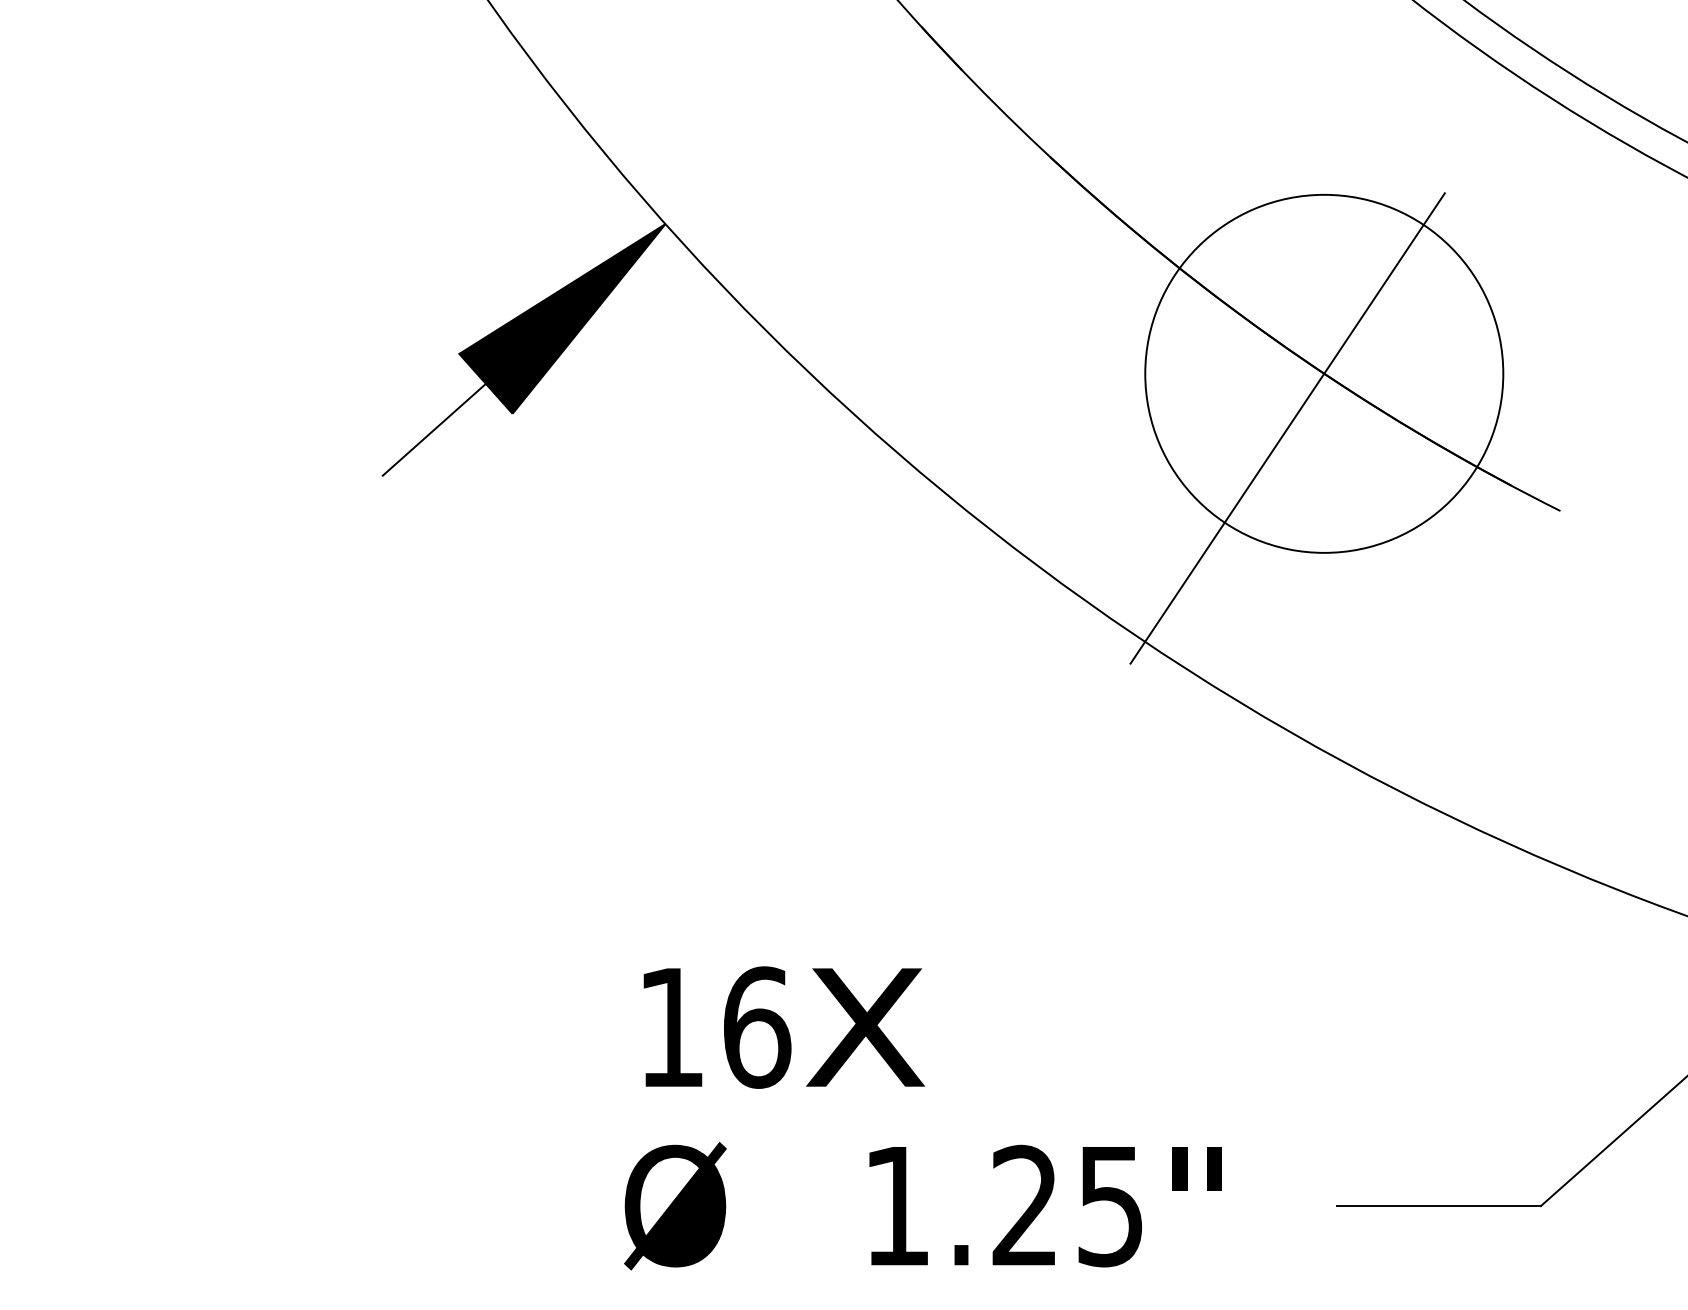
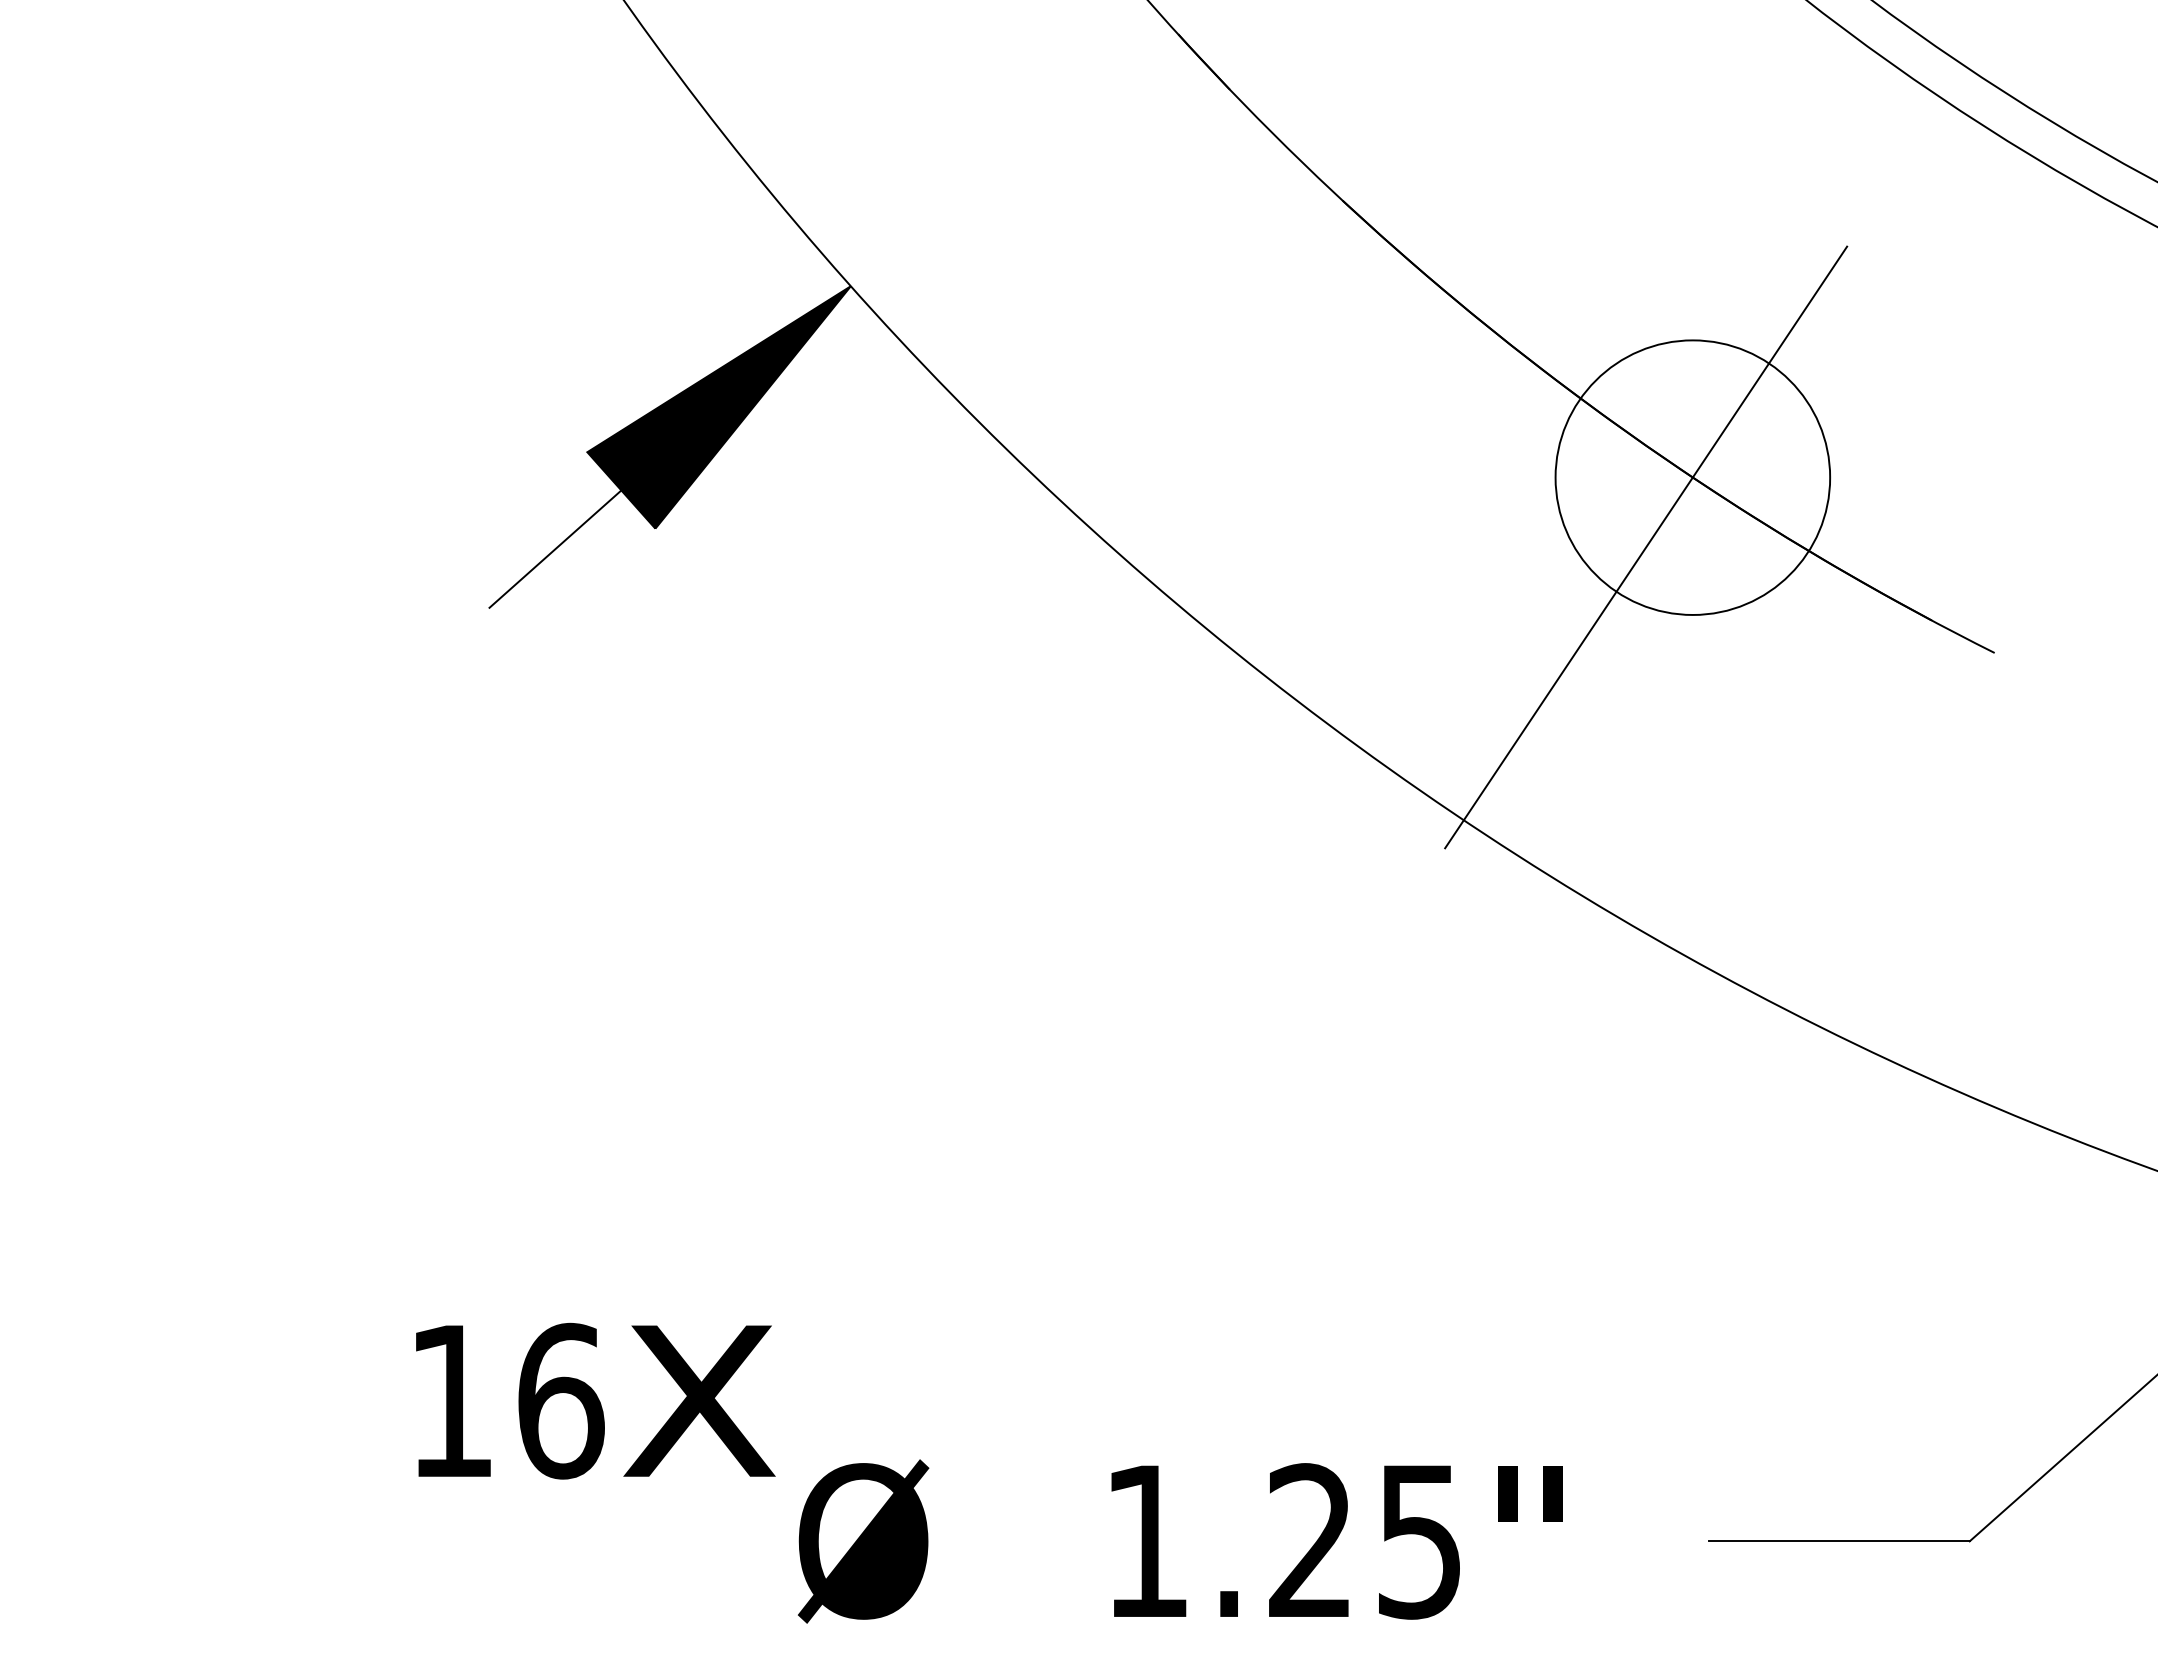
circle: (1324, 373) -> (1692, 477), size x0.6
text: (784, 1027) -> (595, 1400), moved

